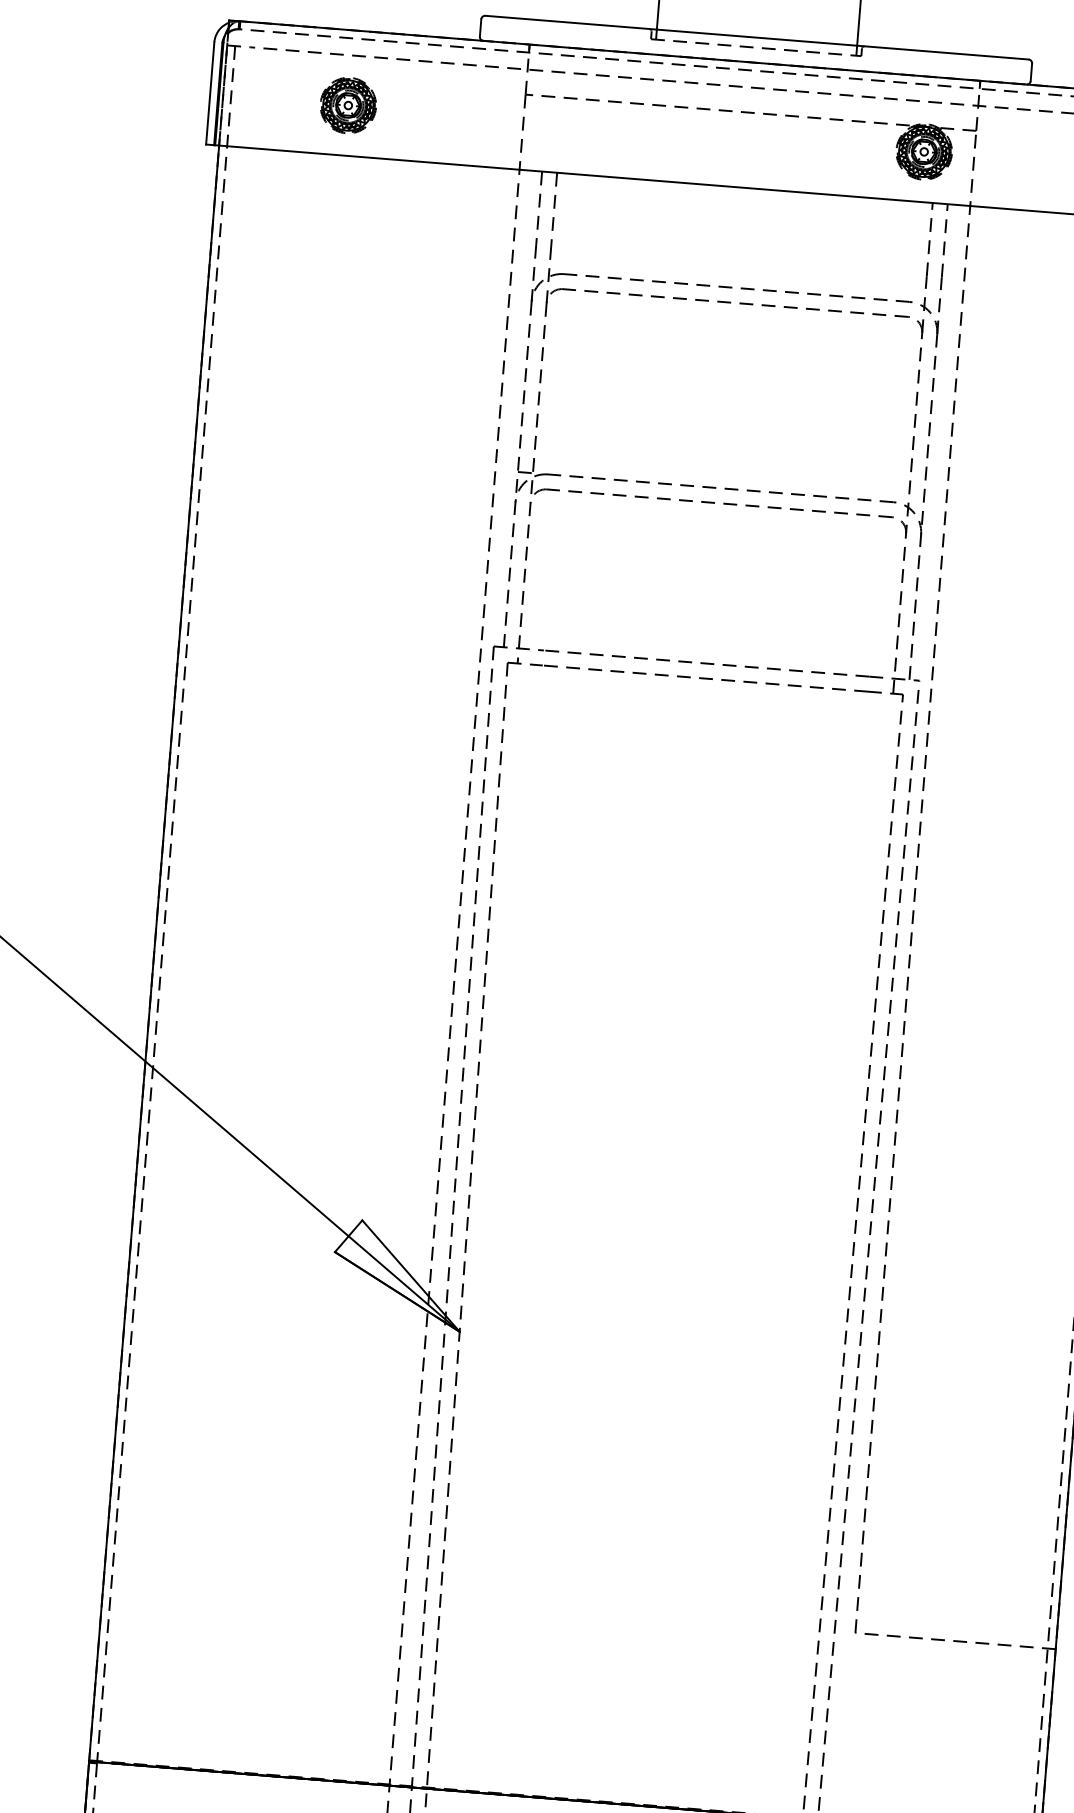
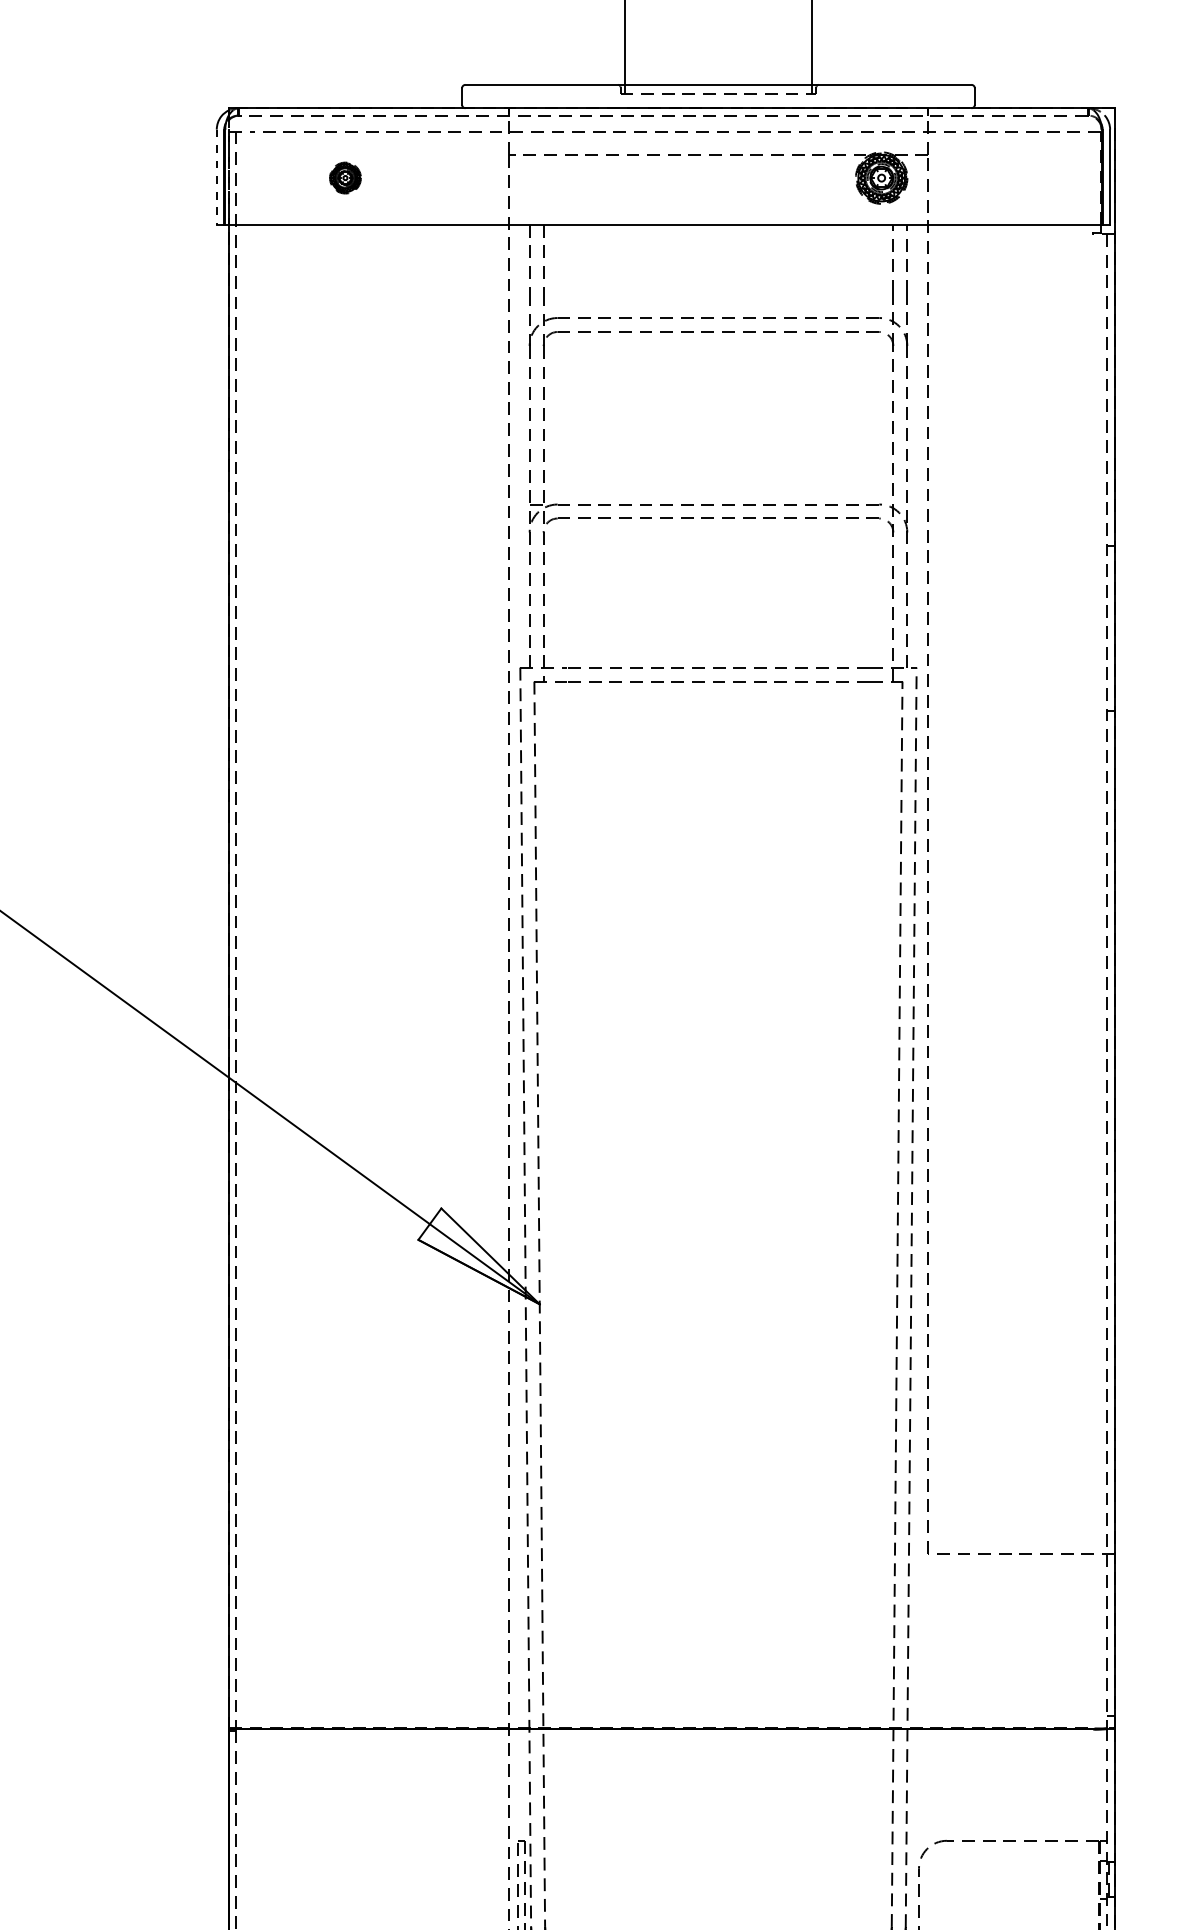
line: (209, 93) -> (216, 177), solid -> dashed
part: (348, 104) -> (345, 177), size x0.6

